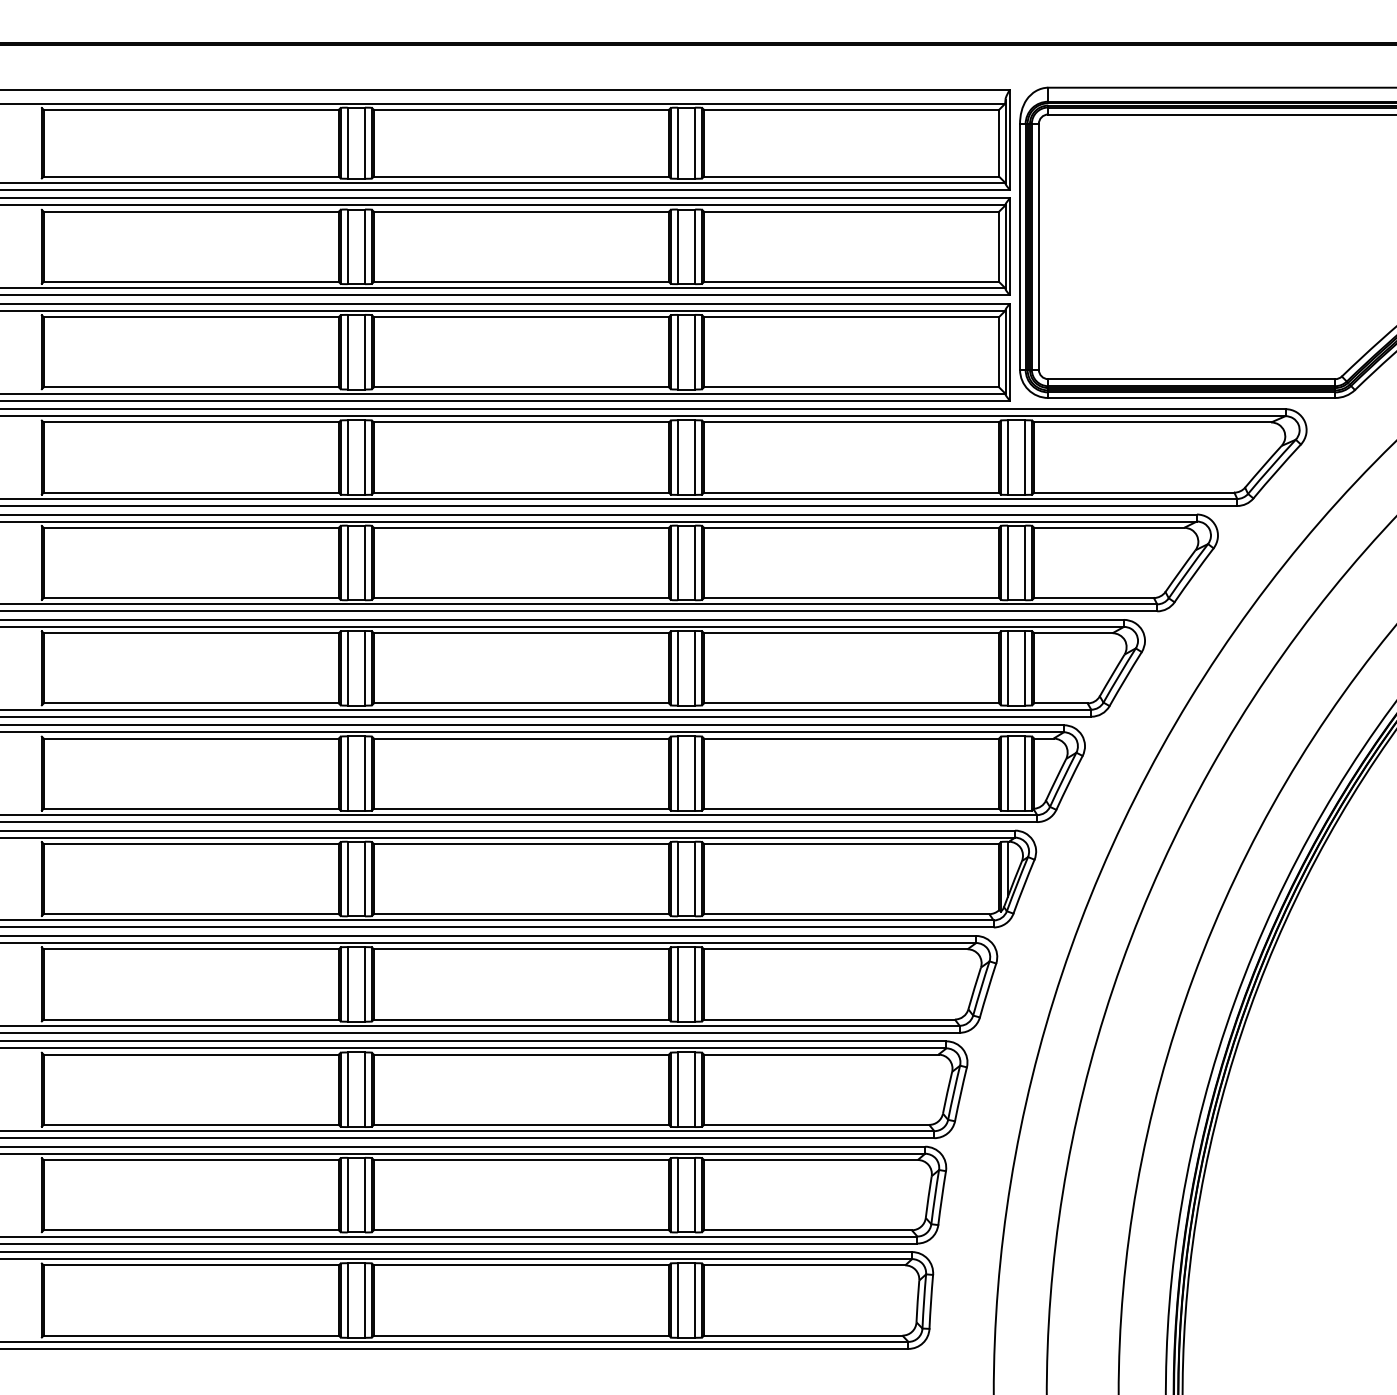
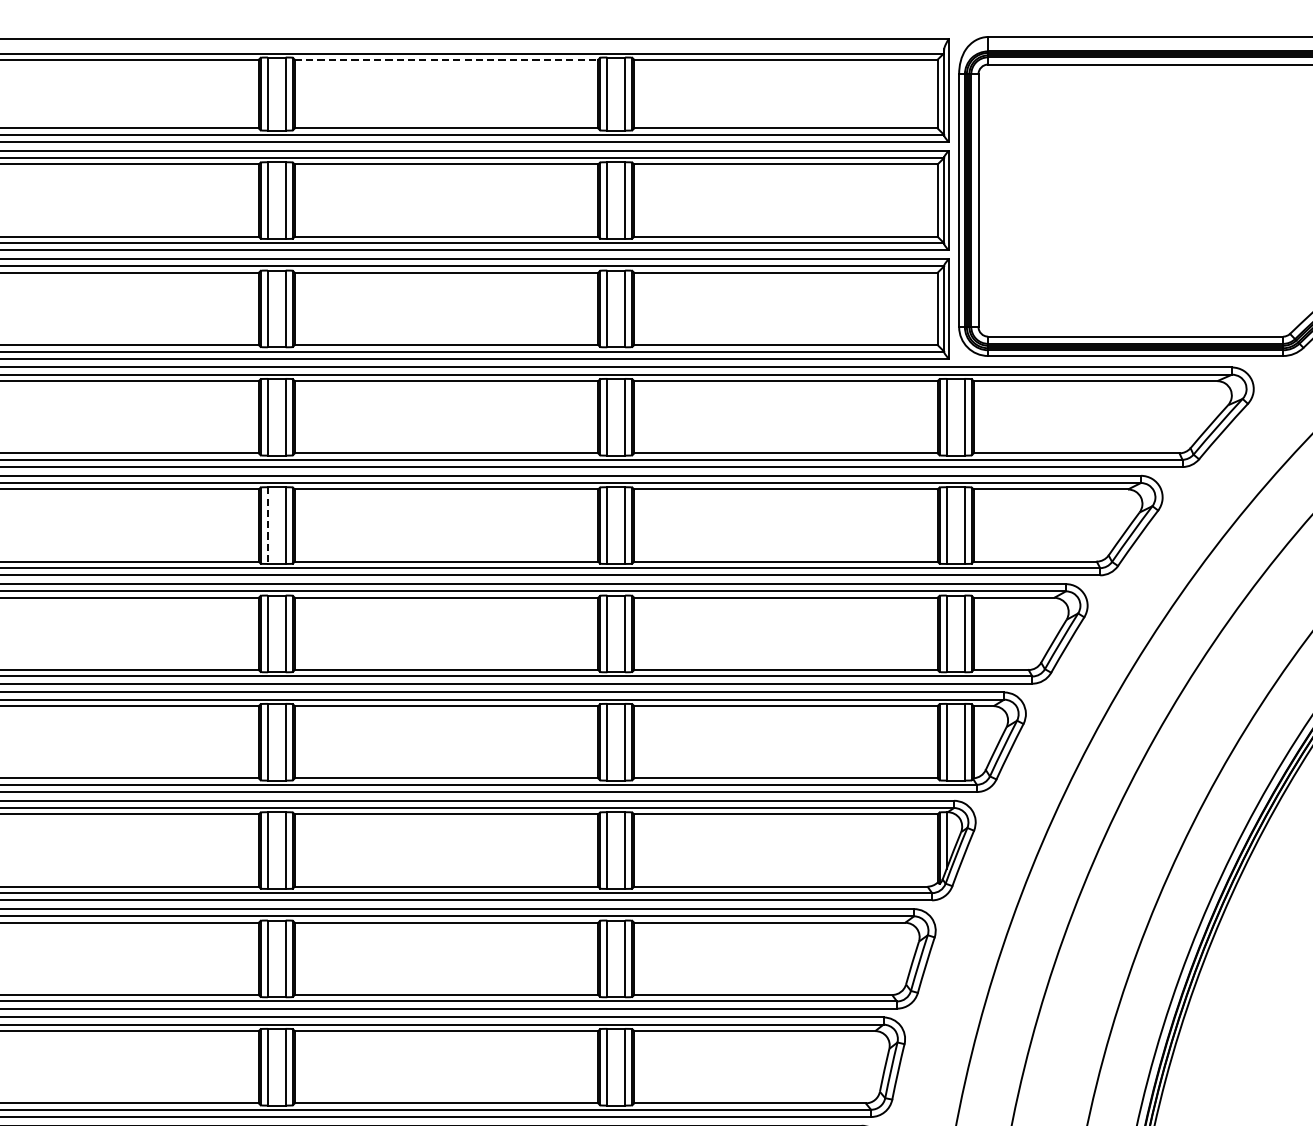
line: (521, 109) -> (446, 59), solid -> dashed
line: (347, 563) -> (267, 526), solid -> dashed

